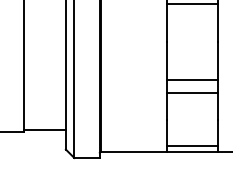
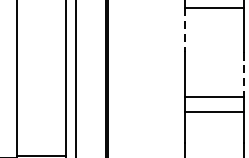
line: (167, 23) -> (185, 30), solid -> dashed
line: (217, 60) -> (244, 74), solid -> dashed

